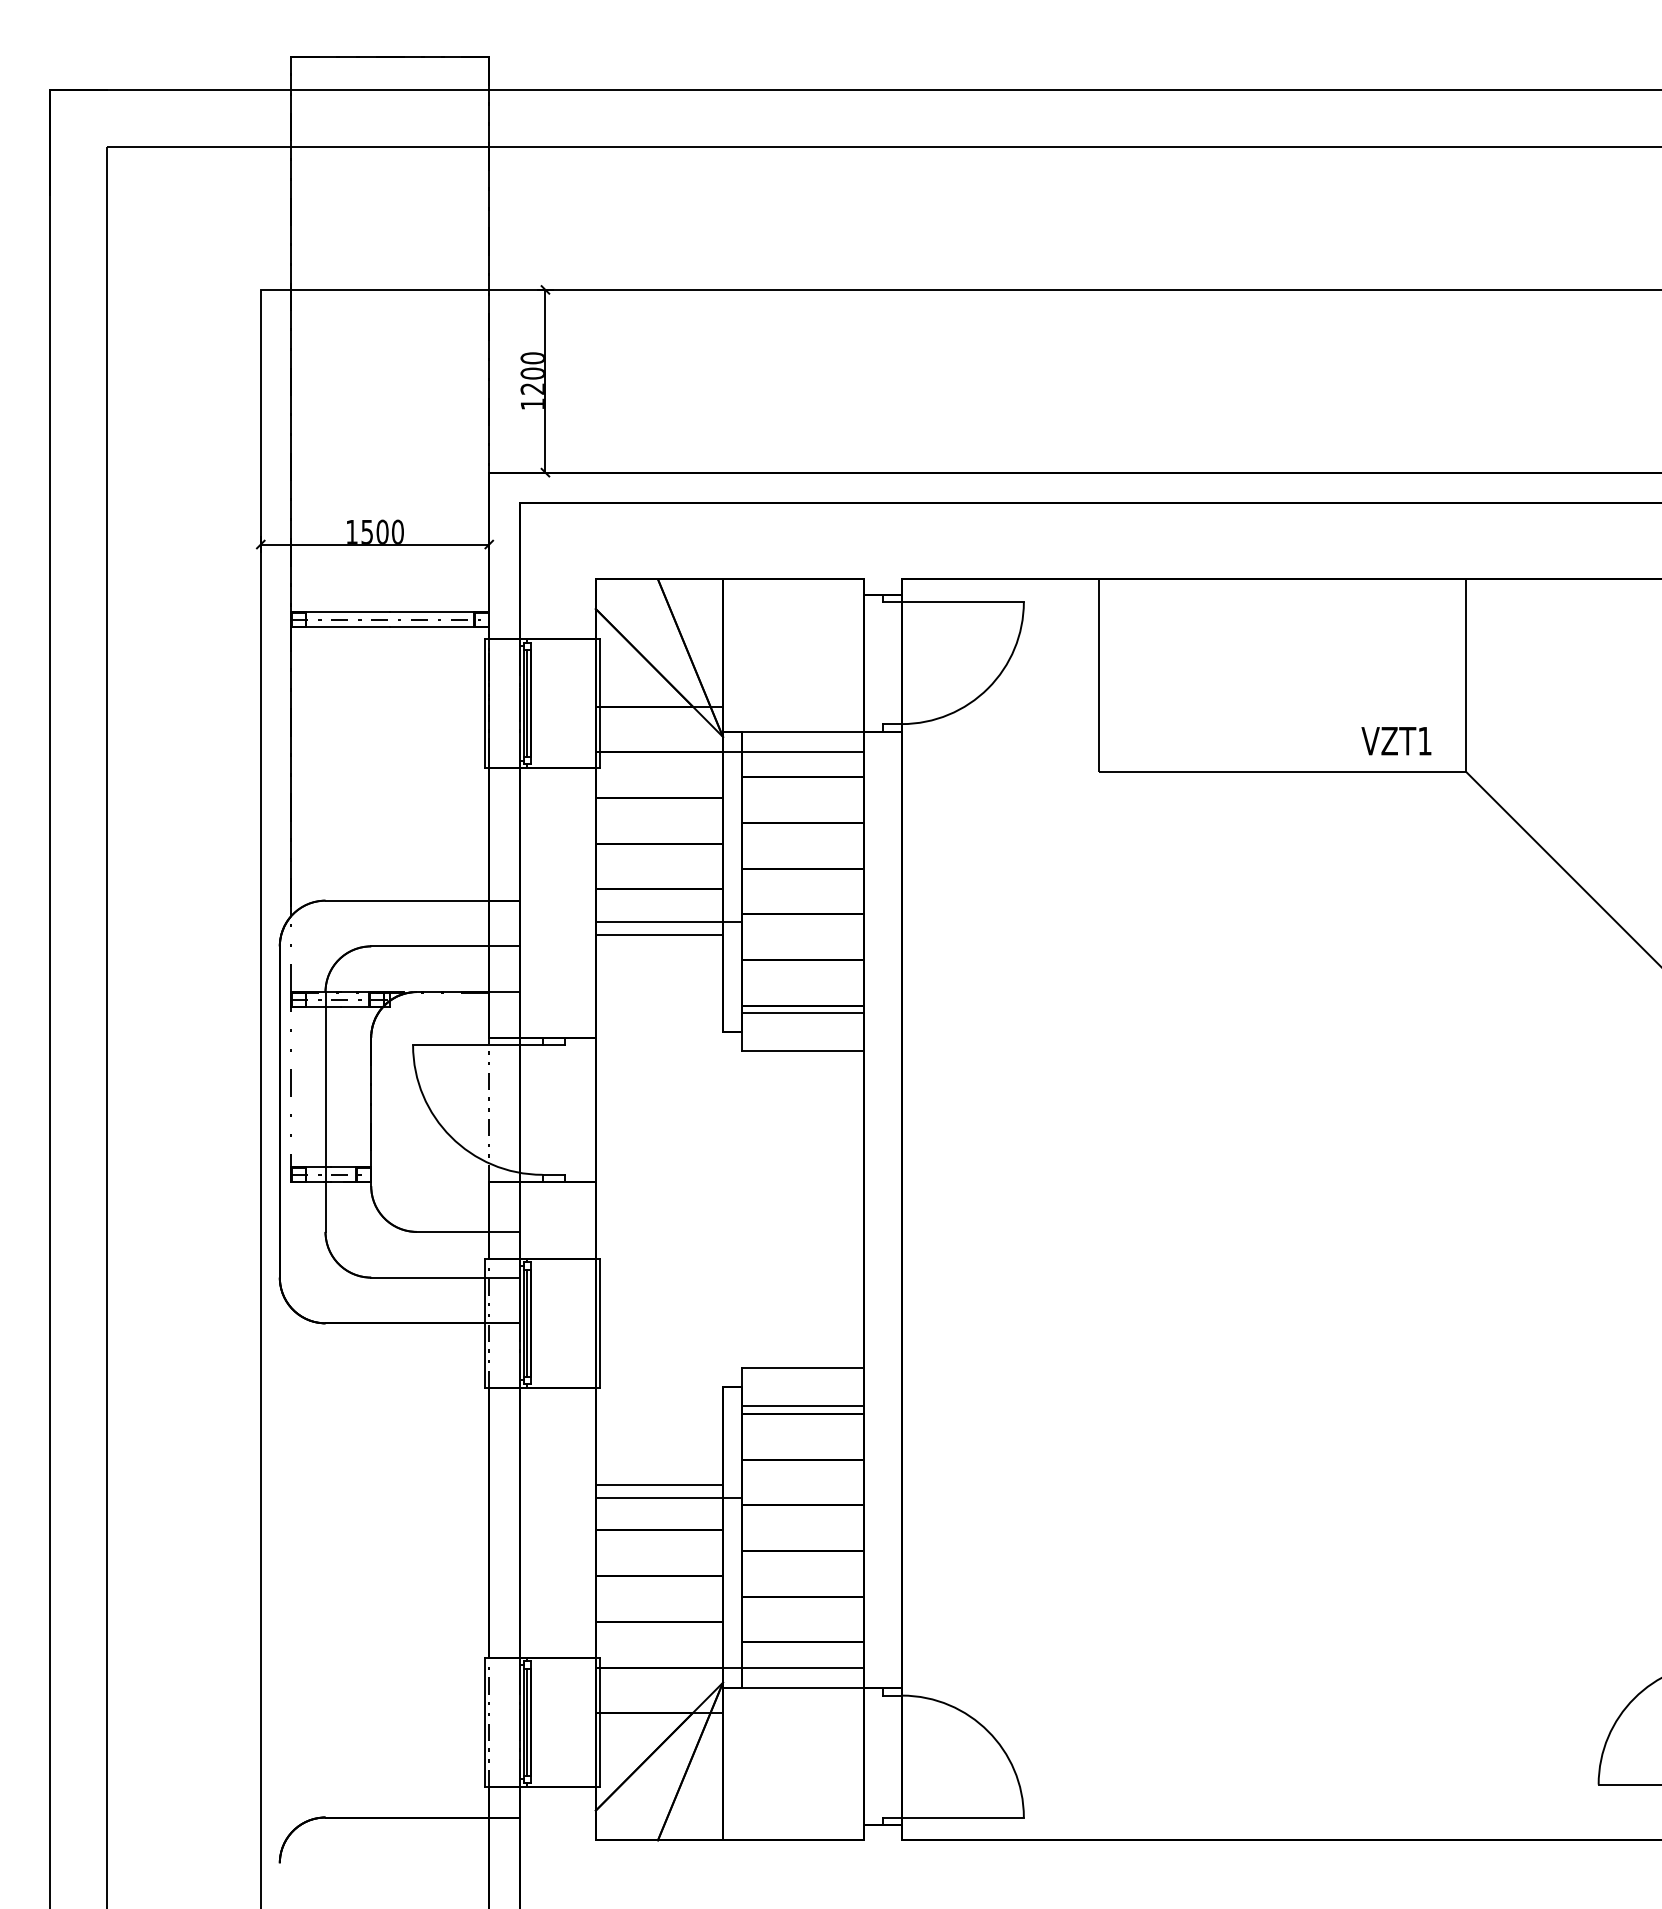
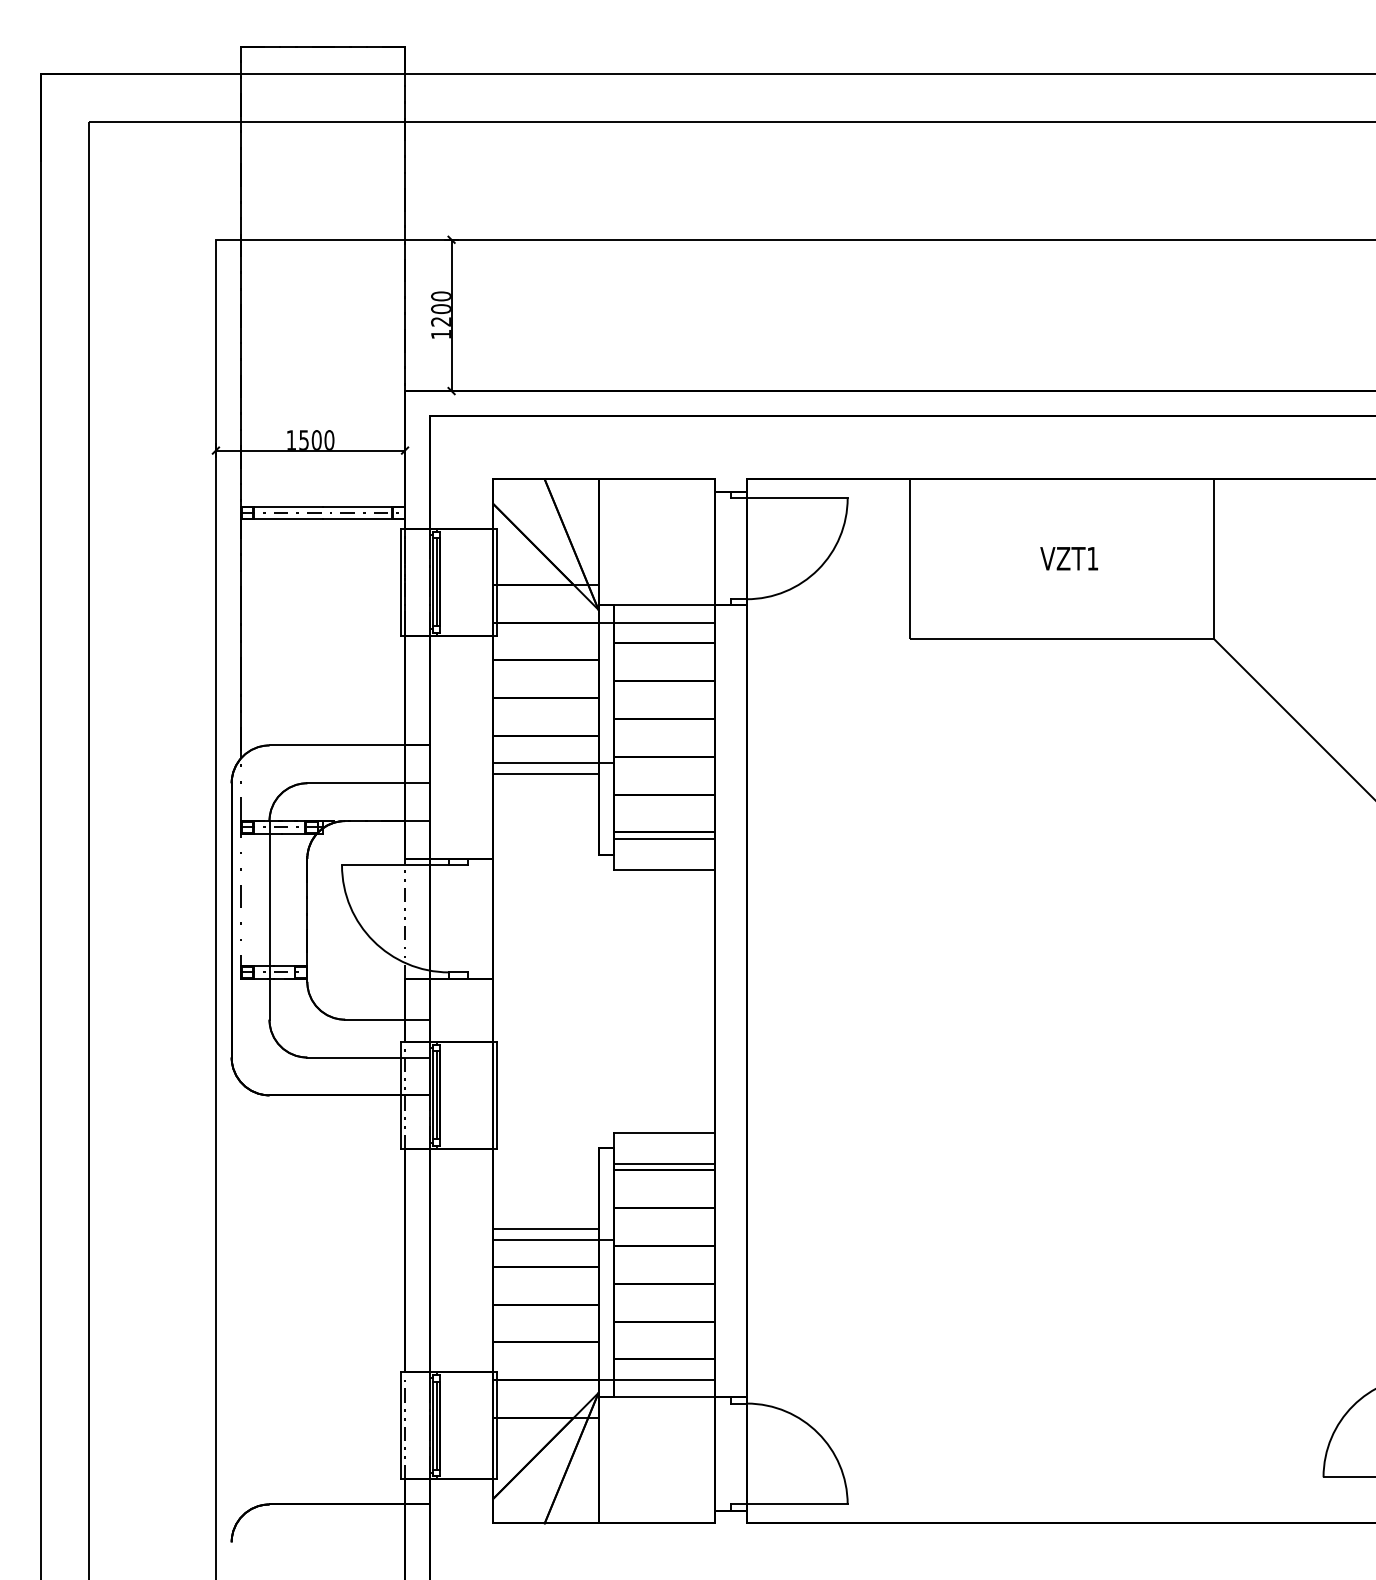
text: (1396, 741) -> (1069, 559), moved

